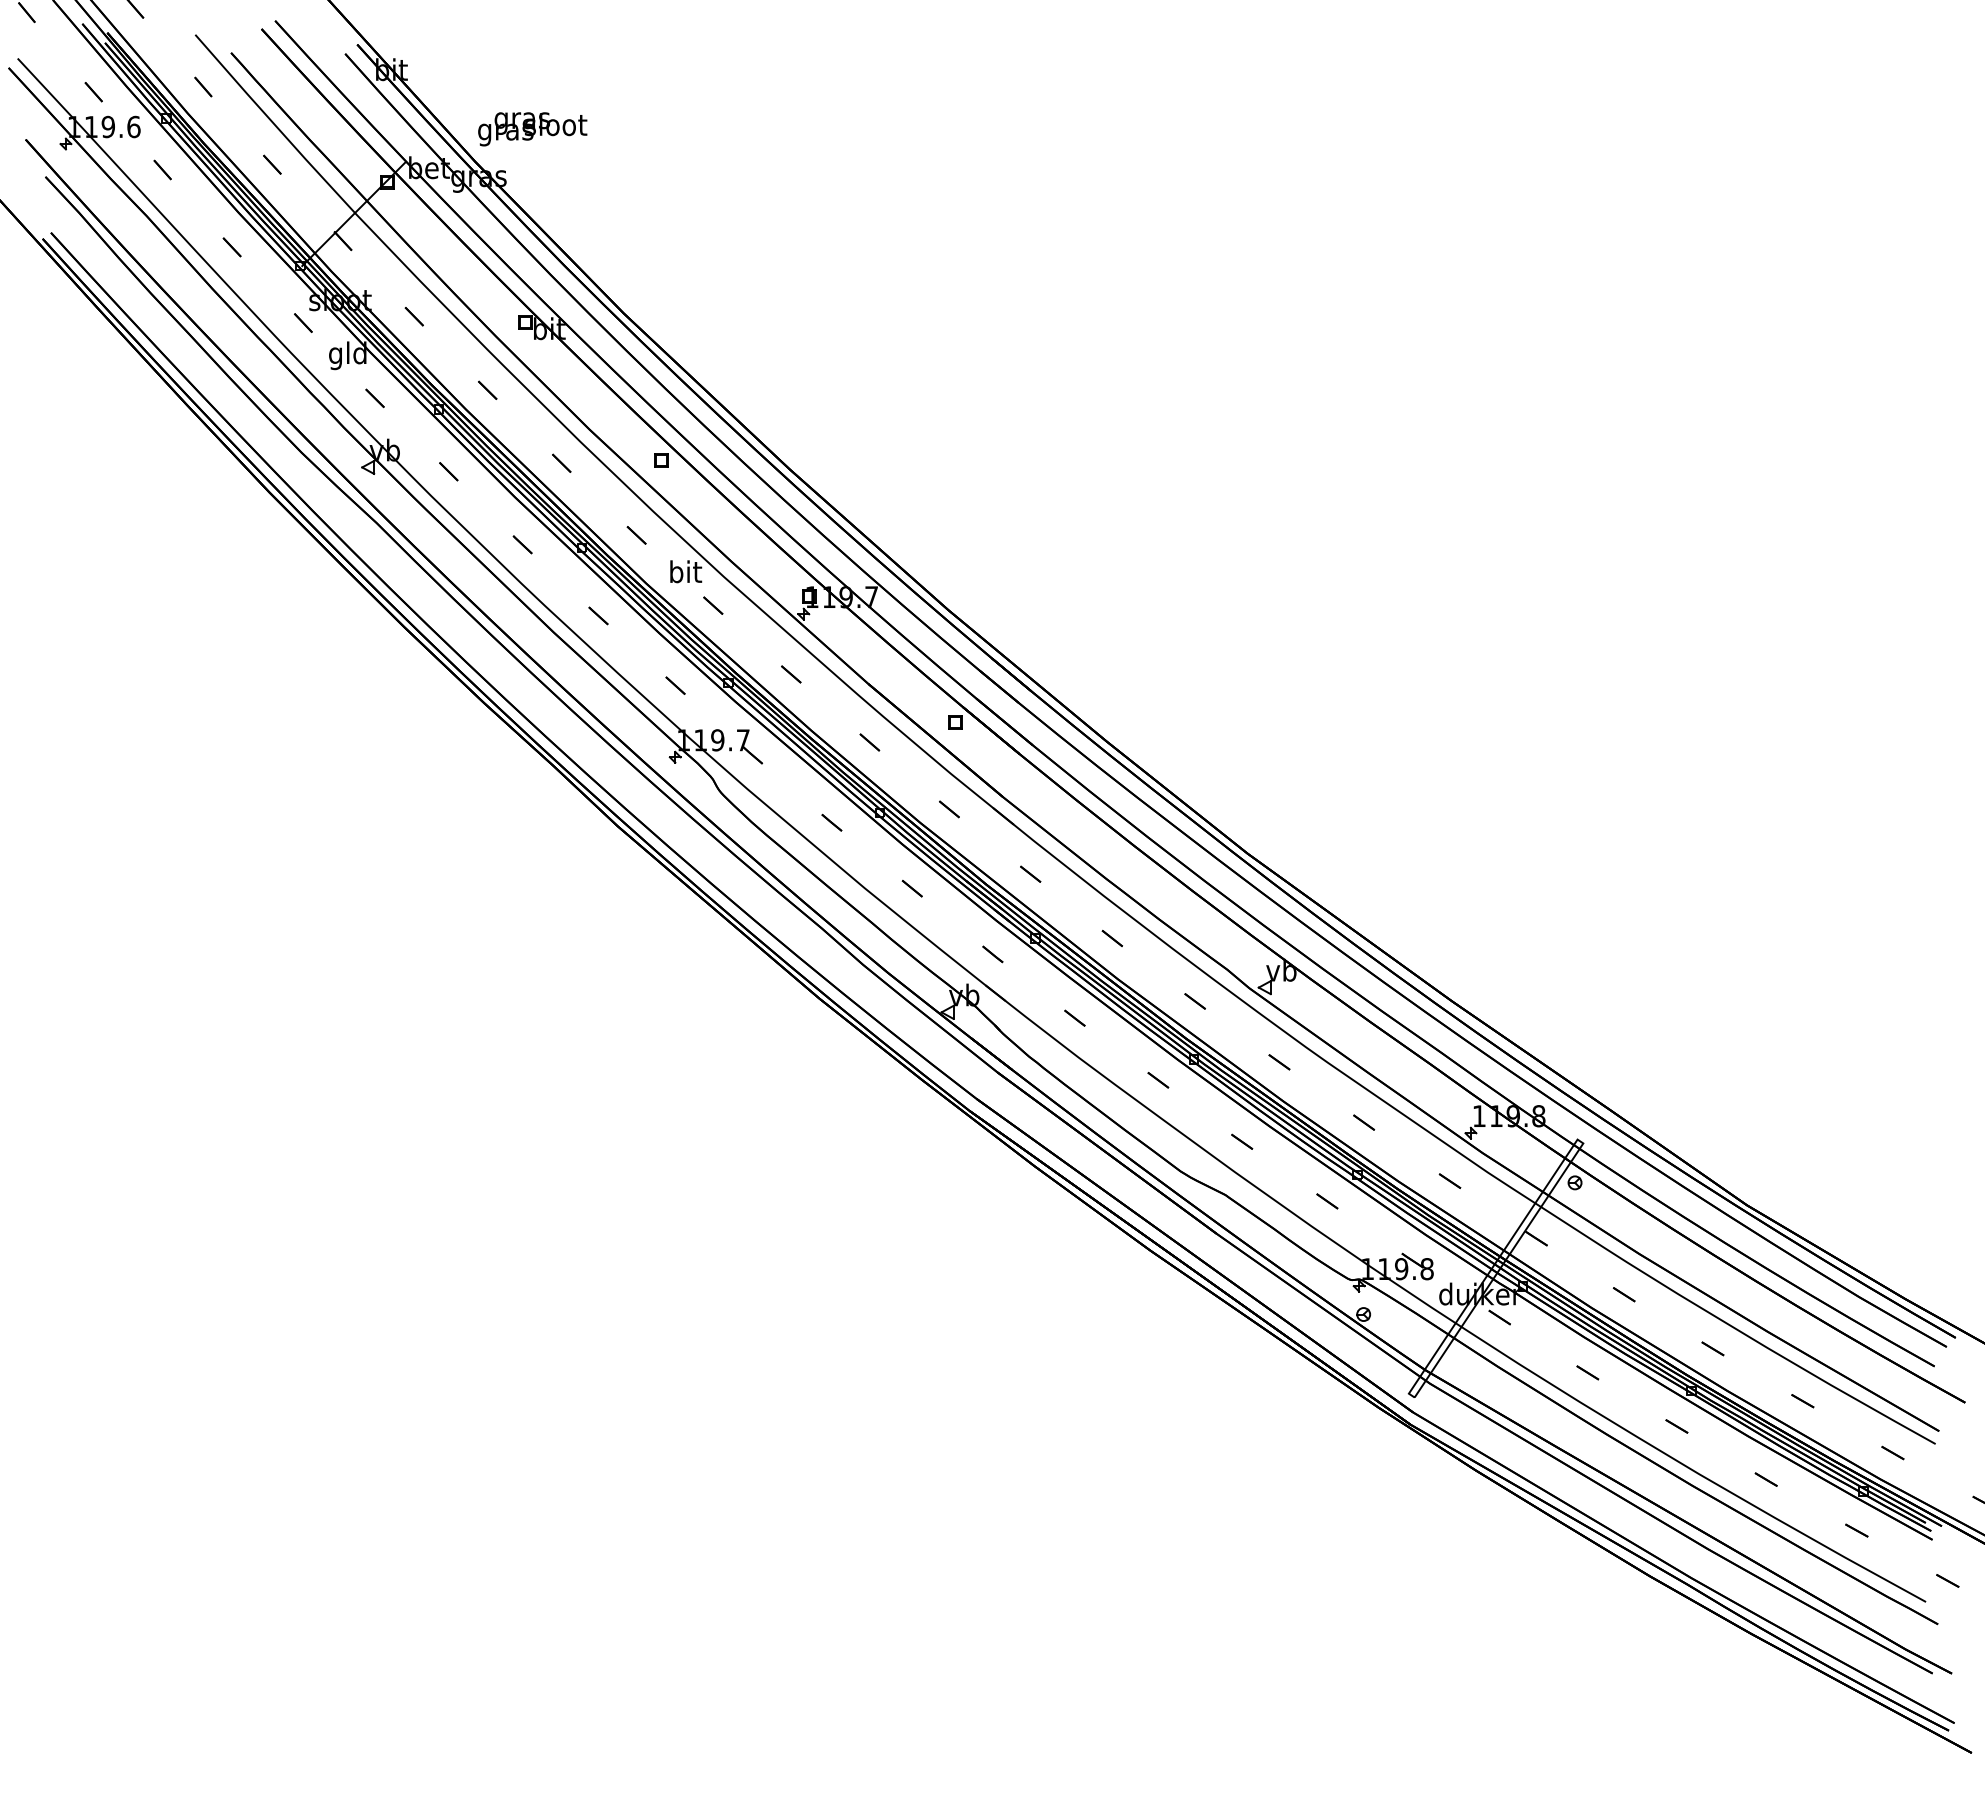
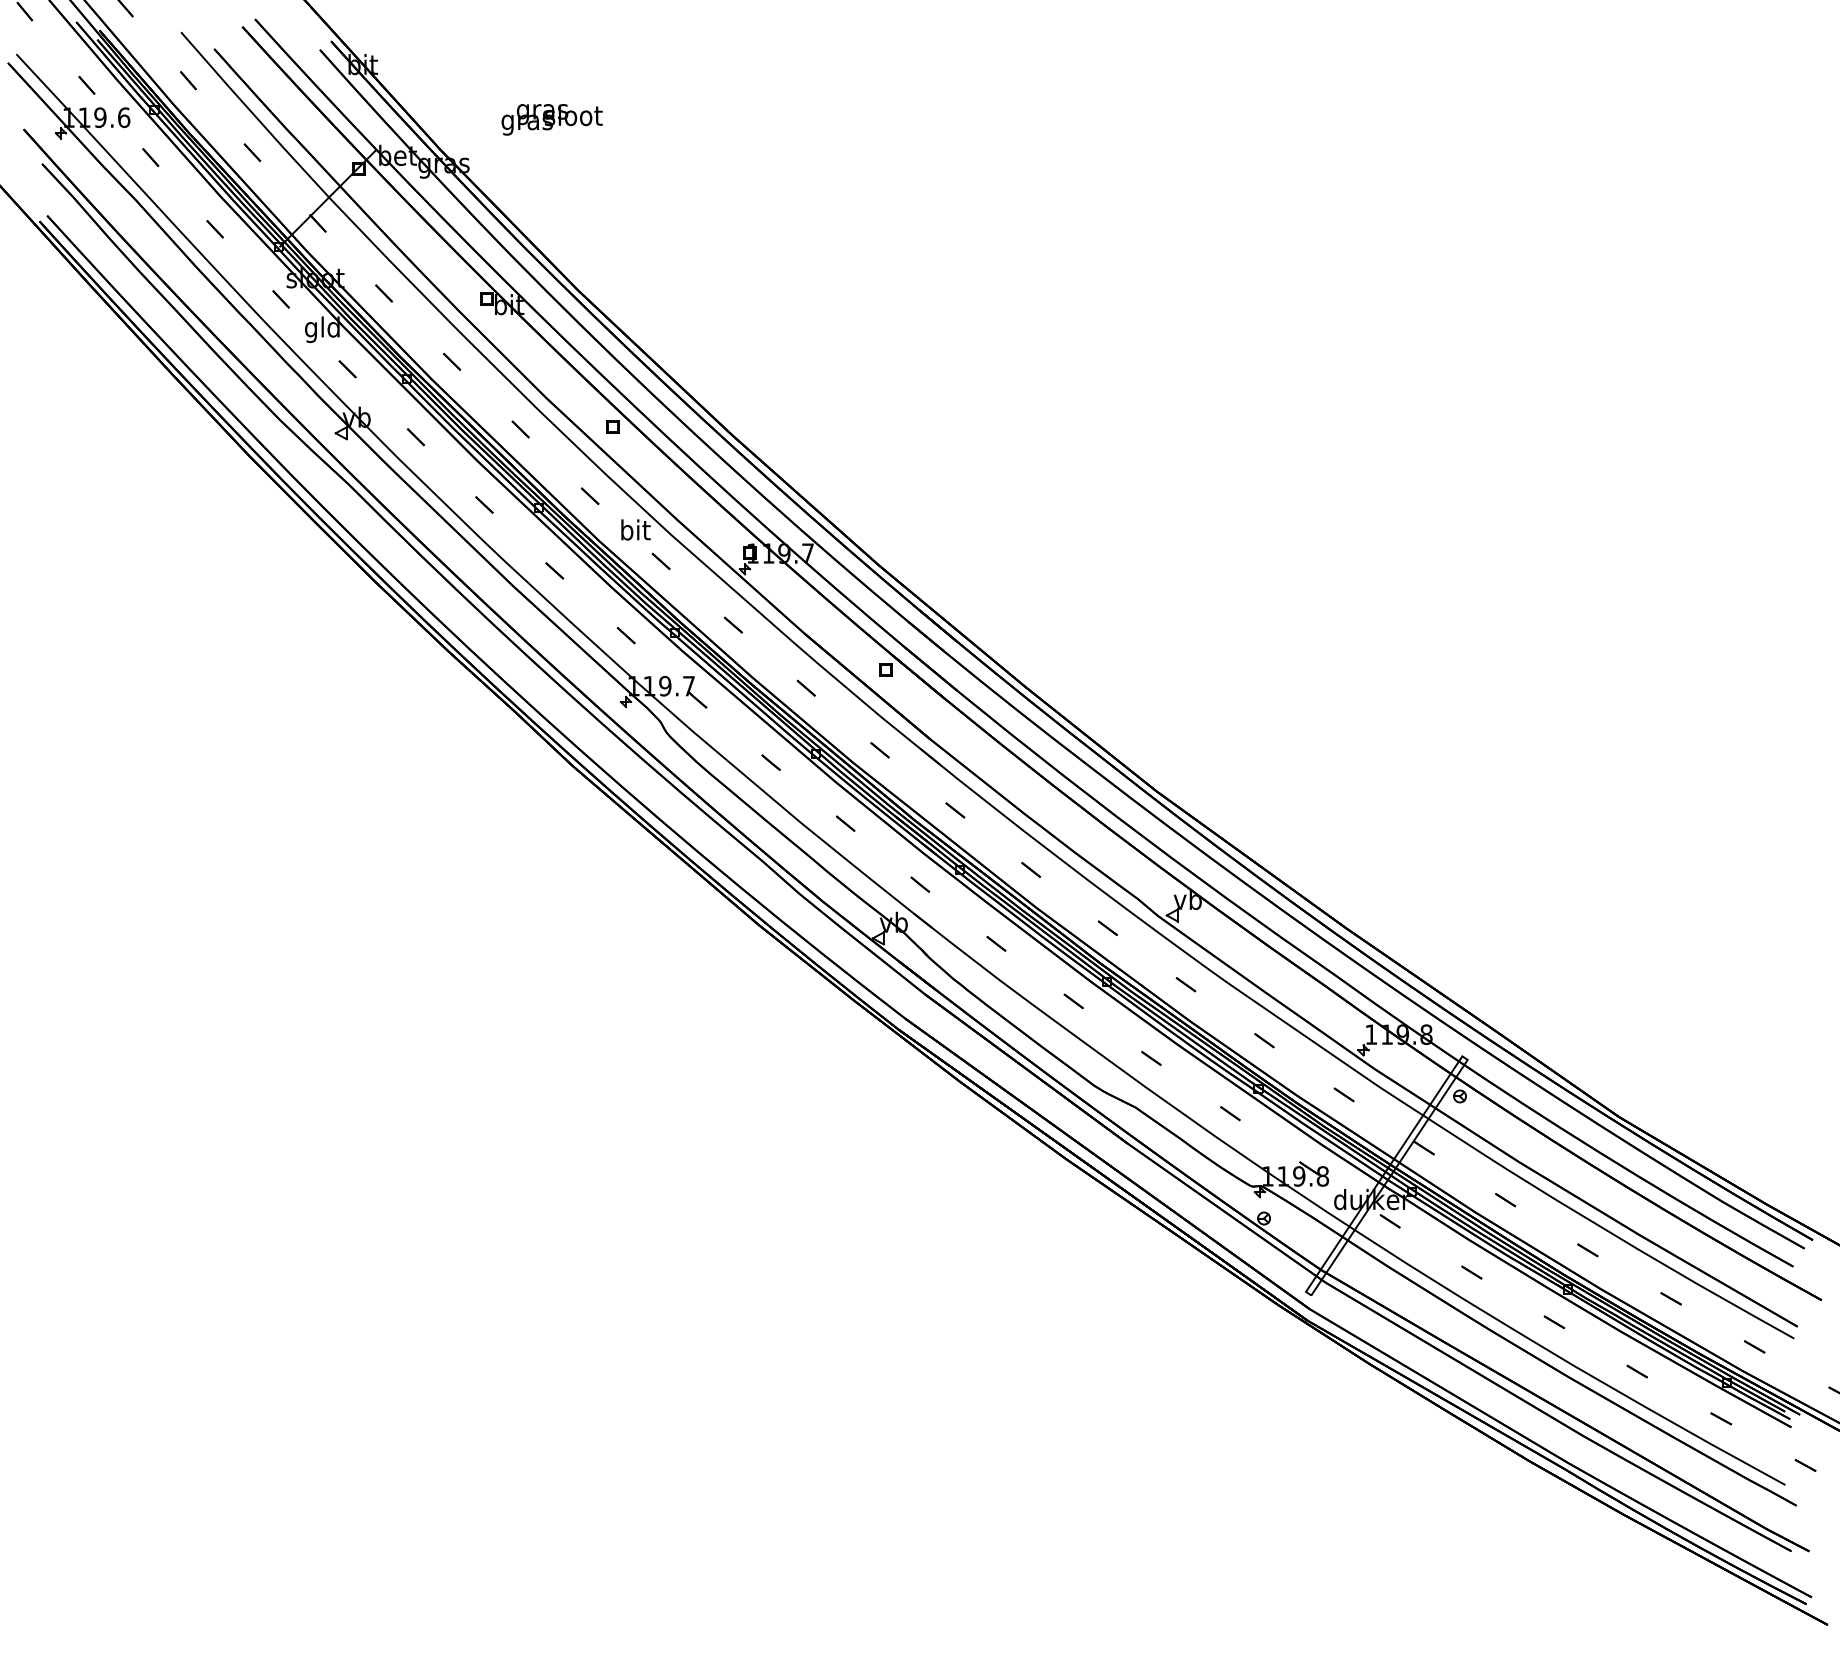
text: (532, 129) -> (551, 120), moved

